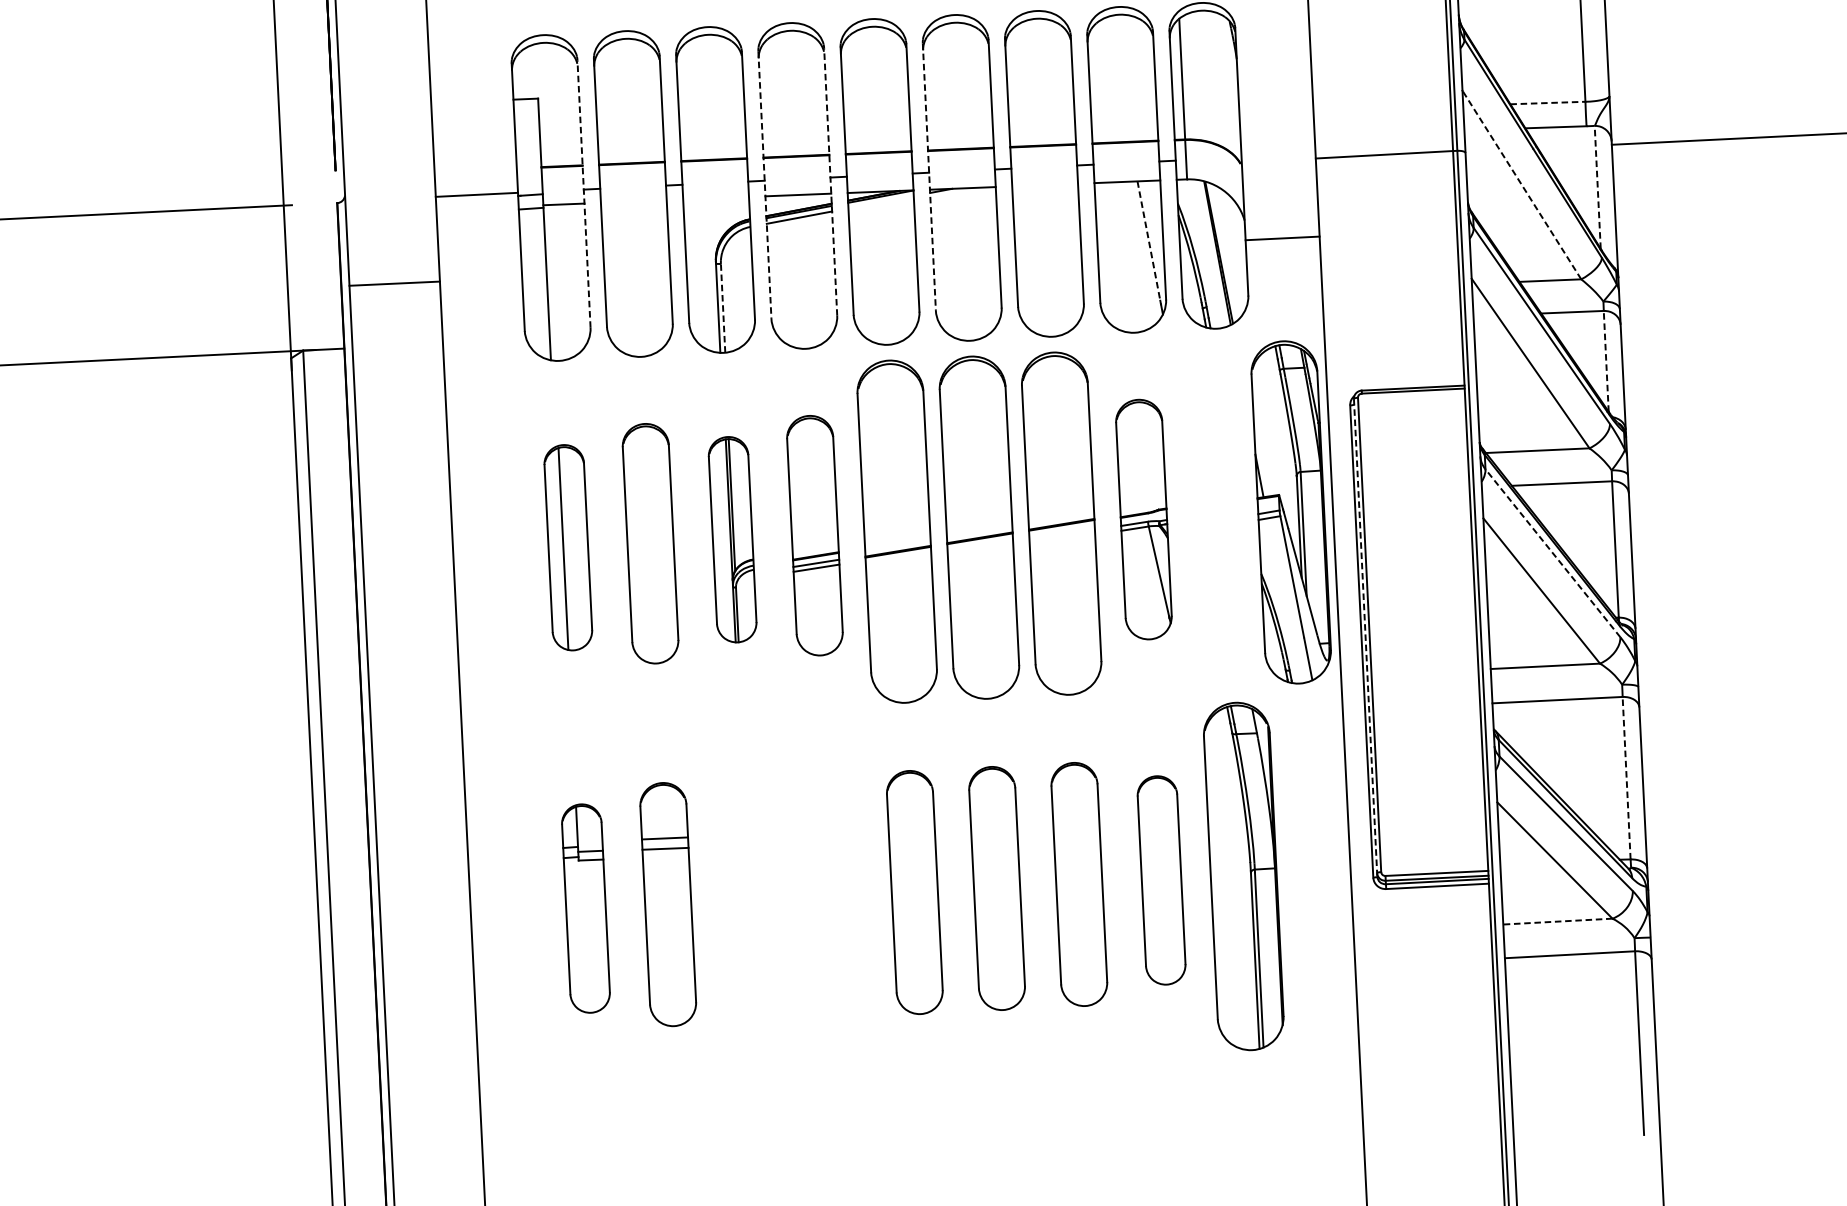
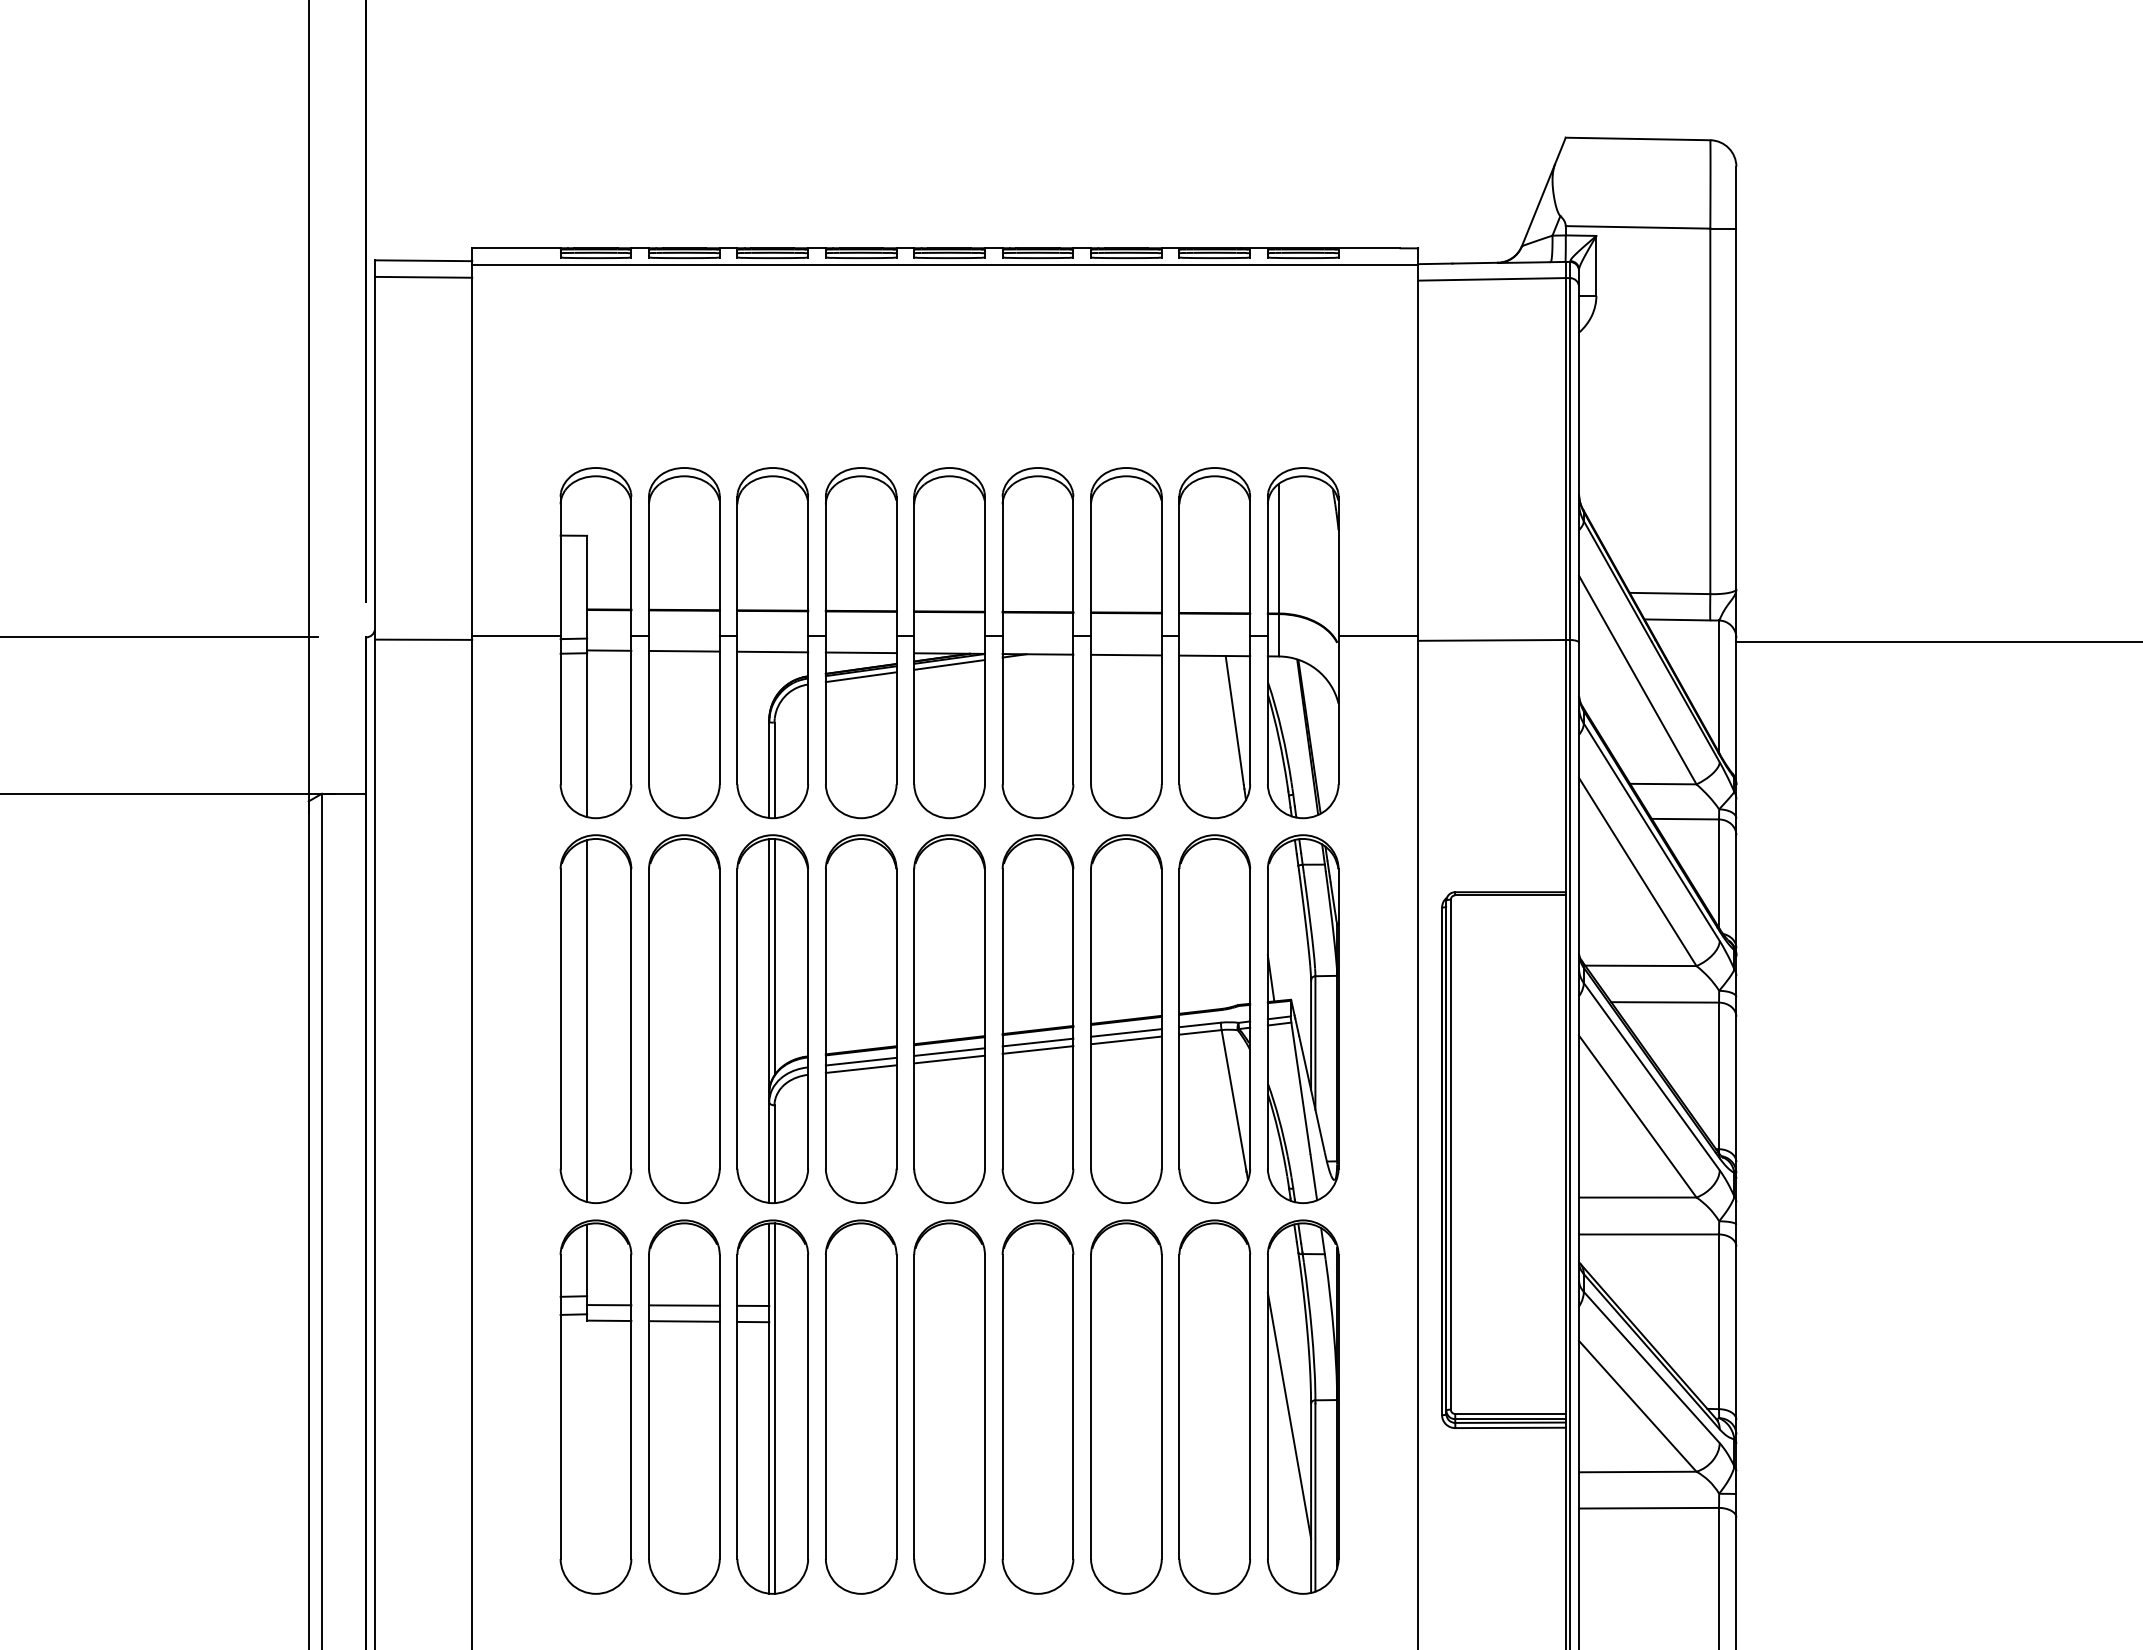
line: (1548, 103) -> (1670, 593), dashed -> solid
line: (929, 177) -> (1002, 640), dashed -> solid
line: (830, 181) -> (896, 640), dashed -> solid
line: (1045, 184) -> (1126, 654), added
line: (1521, 184) -> (1637, 679), dashed -> solid
line: (764, 185) -> (825, 640), dashed -> solid
line: (1598, 187) -> (1719, 686), dashed -> solid
line: (584, 193) -> (631, 640), dashed -> solid
line: (715, 197) -> (772, 651), added
line: (633, 200) -> (684, 650), added
line: (881, 201) -> (949, 664), added
line: (1282, 238) -> (1378, 635), moved
line: (1148, 241) -> (1234, 721), dashed -> solid
line: (394, 283) -> (423, 639), moved
line: (723, 308) -> (774, 770), dashed -> solid
line: (1606, 361) -> (1719, 873), dashed -> solid
part: (1290, 511) -> (1302, 1018), moved
part: (1143, 519) -> (1214, 1018), size x1.43
part: (814, 535) -> (860, 1018), size x1.43
line: (1062, 536) -> (1126, 1032), added
part: (732, 539) -> (772, 1018), size x1.67
part: (650, 543) -> (684, 1018), size x1.43
line: (1062, 543) -> (1126, 1040), added
part: (567, 547) -> (595, 1018), size x1.67
line: (980, 549) -> (1037, 1042), added
line: (1552, 553) -> (1651, 1076), dashed -> solid
line: (980, 555) -> (1037, 1049), added
line: (898, 561) -> (949, 1051), added
line: (898, 569) -> (949, 1059), added
line: (1365, 637) -> (1446, 1157), dashed -> solid
line: (1627, 777) -> (1719, 1321), dashed -> solid
part: (1161, 879) -> (1214, 1406), size x1.67
part: (1079, 883) -> (1126, 1406), size x1.43
line: (1231, 884) -> (1289, 1415), added
part: (996, 887) -> (1037, 1406), size x1.43
part: (914, 891) -> (949, 1406), size x1.43
part: (832, 895) -> (861, 1406), added
part: (750, 900) -> (772, 1406), added
part: (668, 904) -> (684, 1406), size x1.43
part: (585, 908) -> (595, 1406), size x1.67
line: (1557, 922) -> (1637, 1472), dashed -> solid

